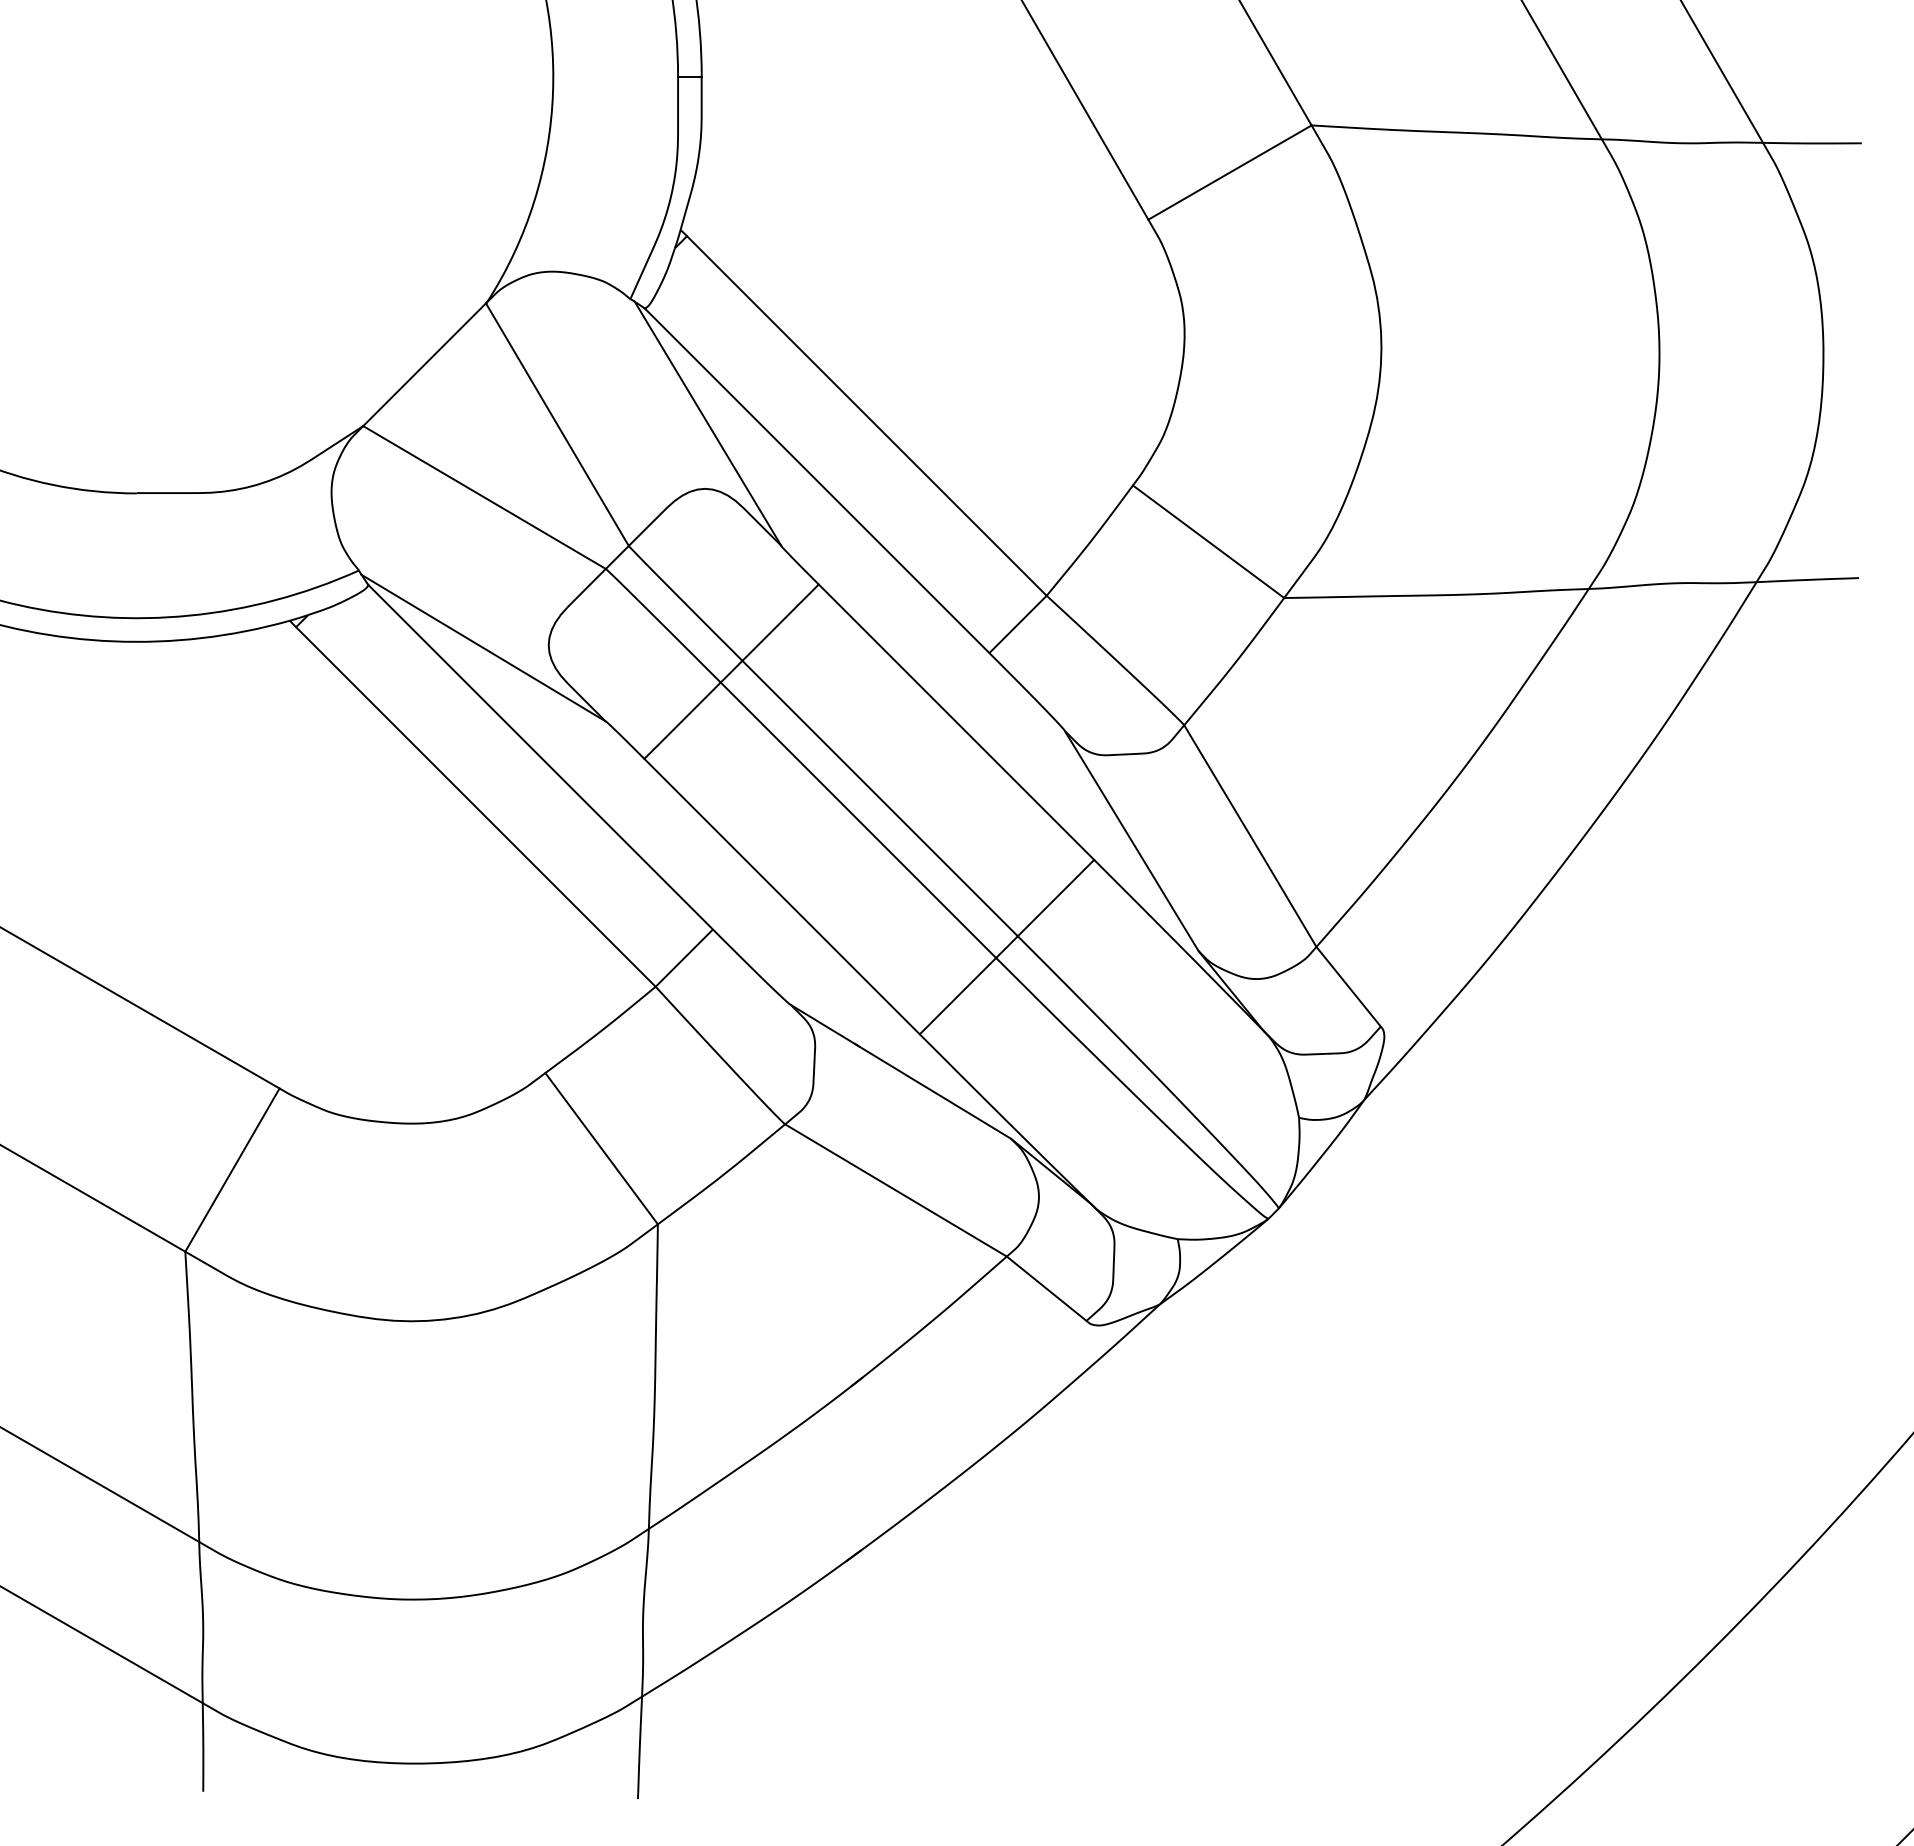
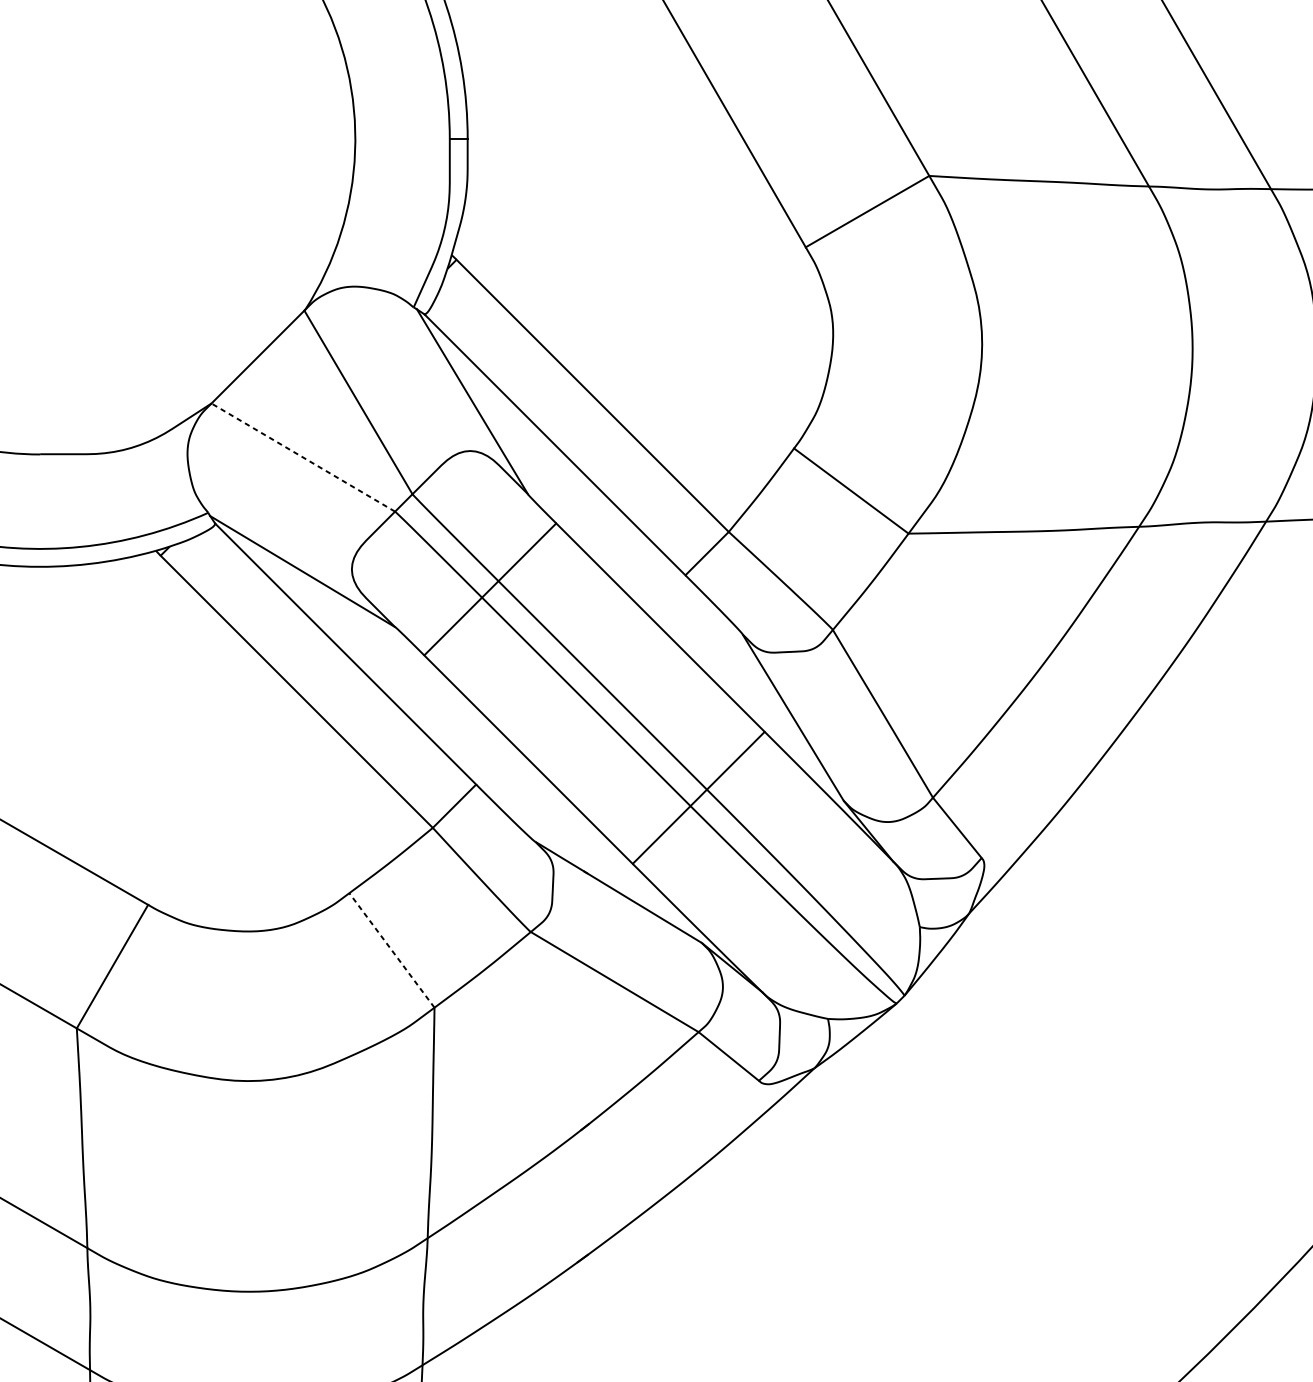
line: (484, 497) -> (303, 457), solid -> dashed
line: (601, 1148) -> (391, 950), solid -> dashed

